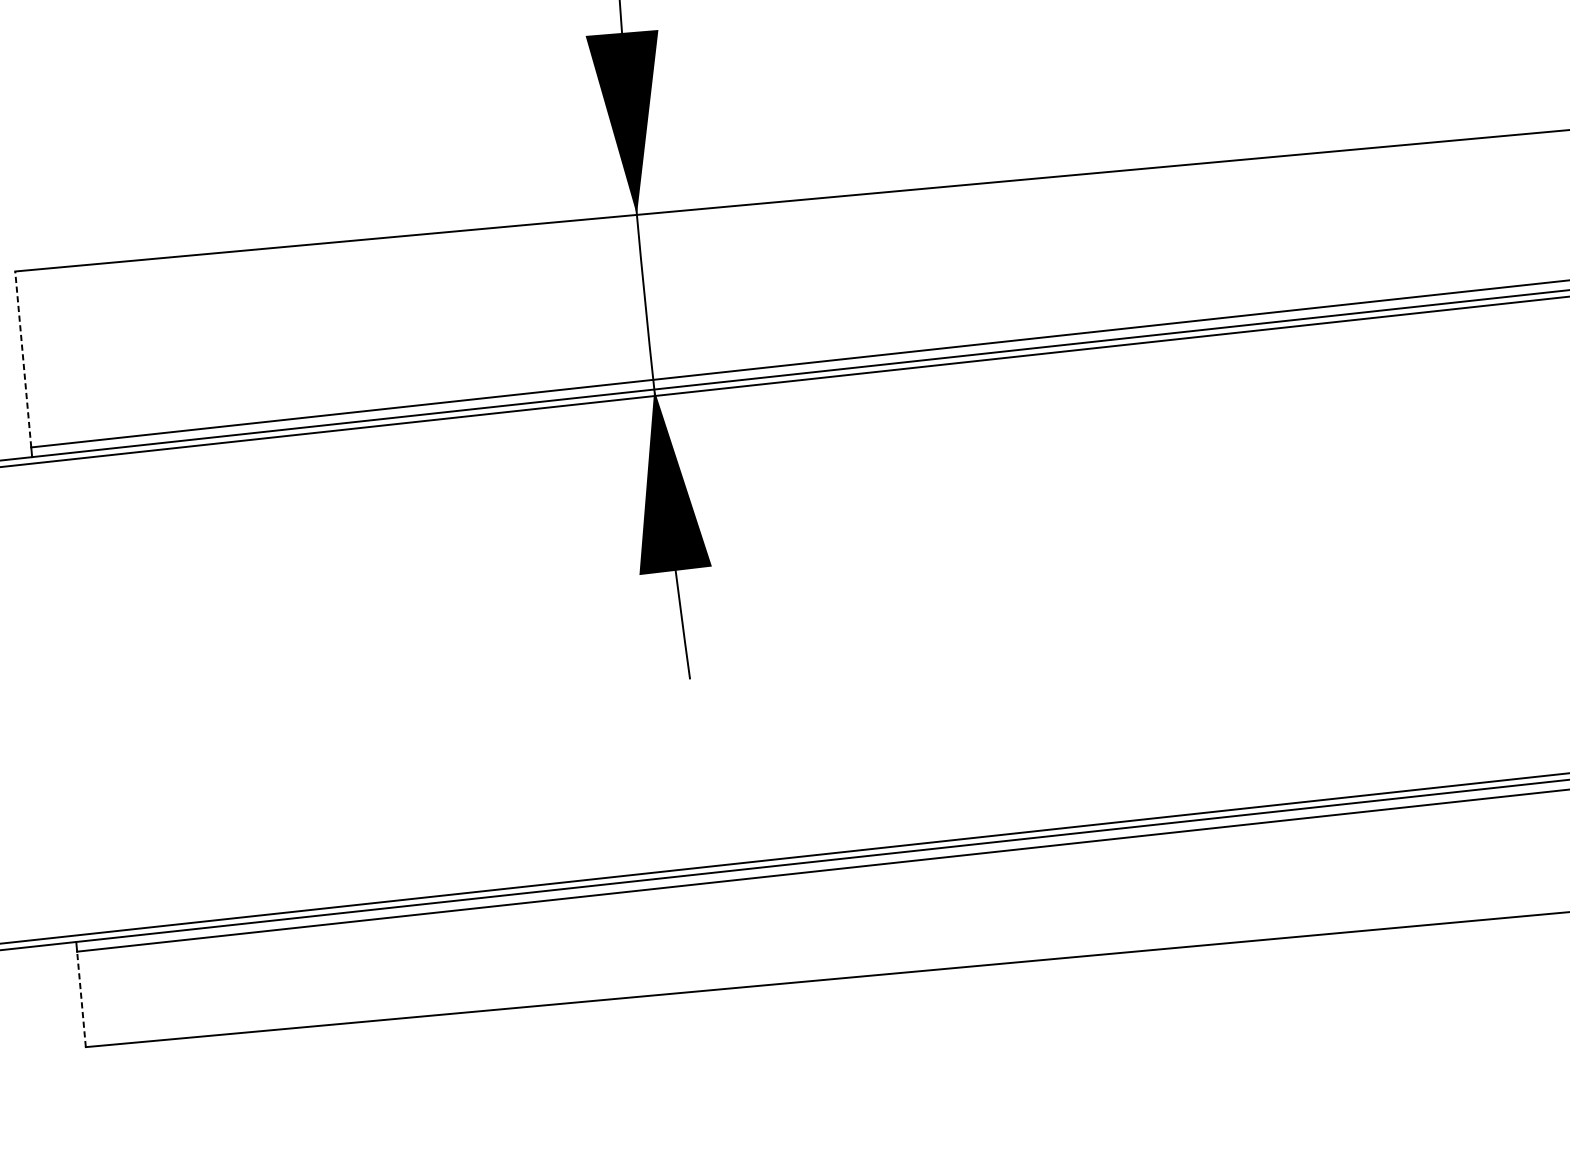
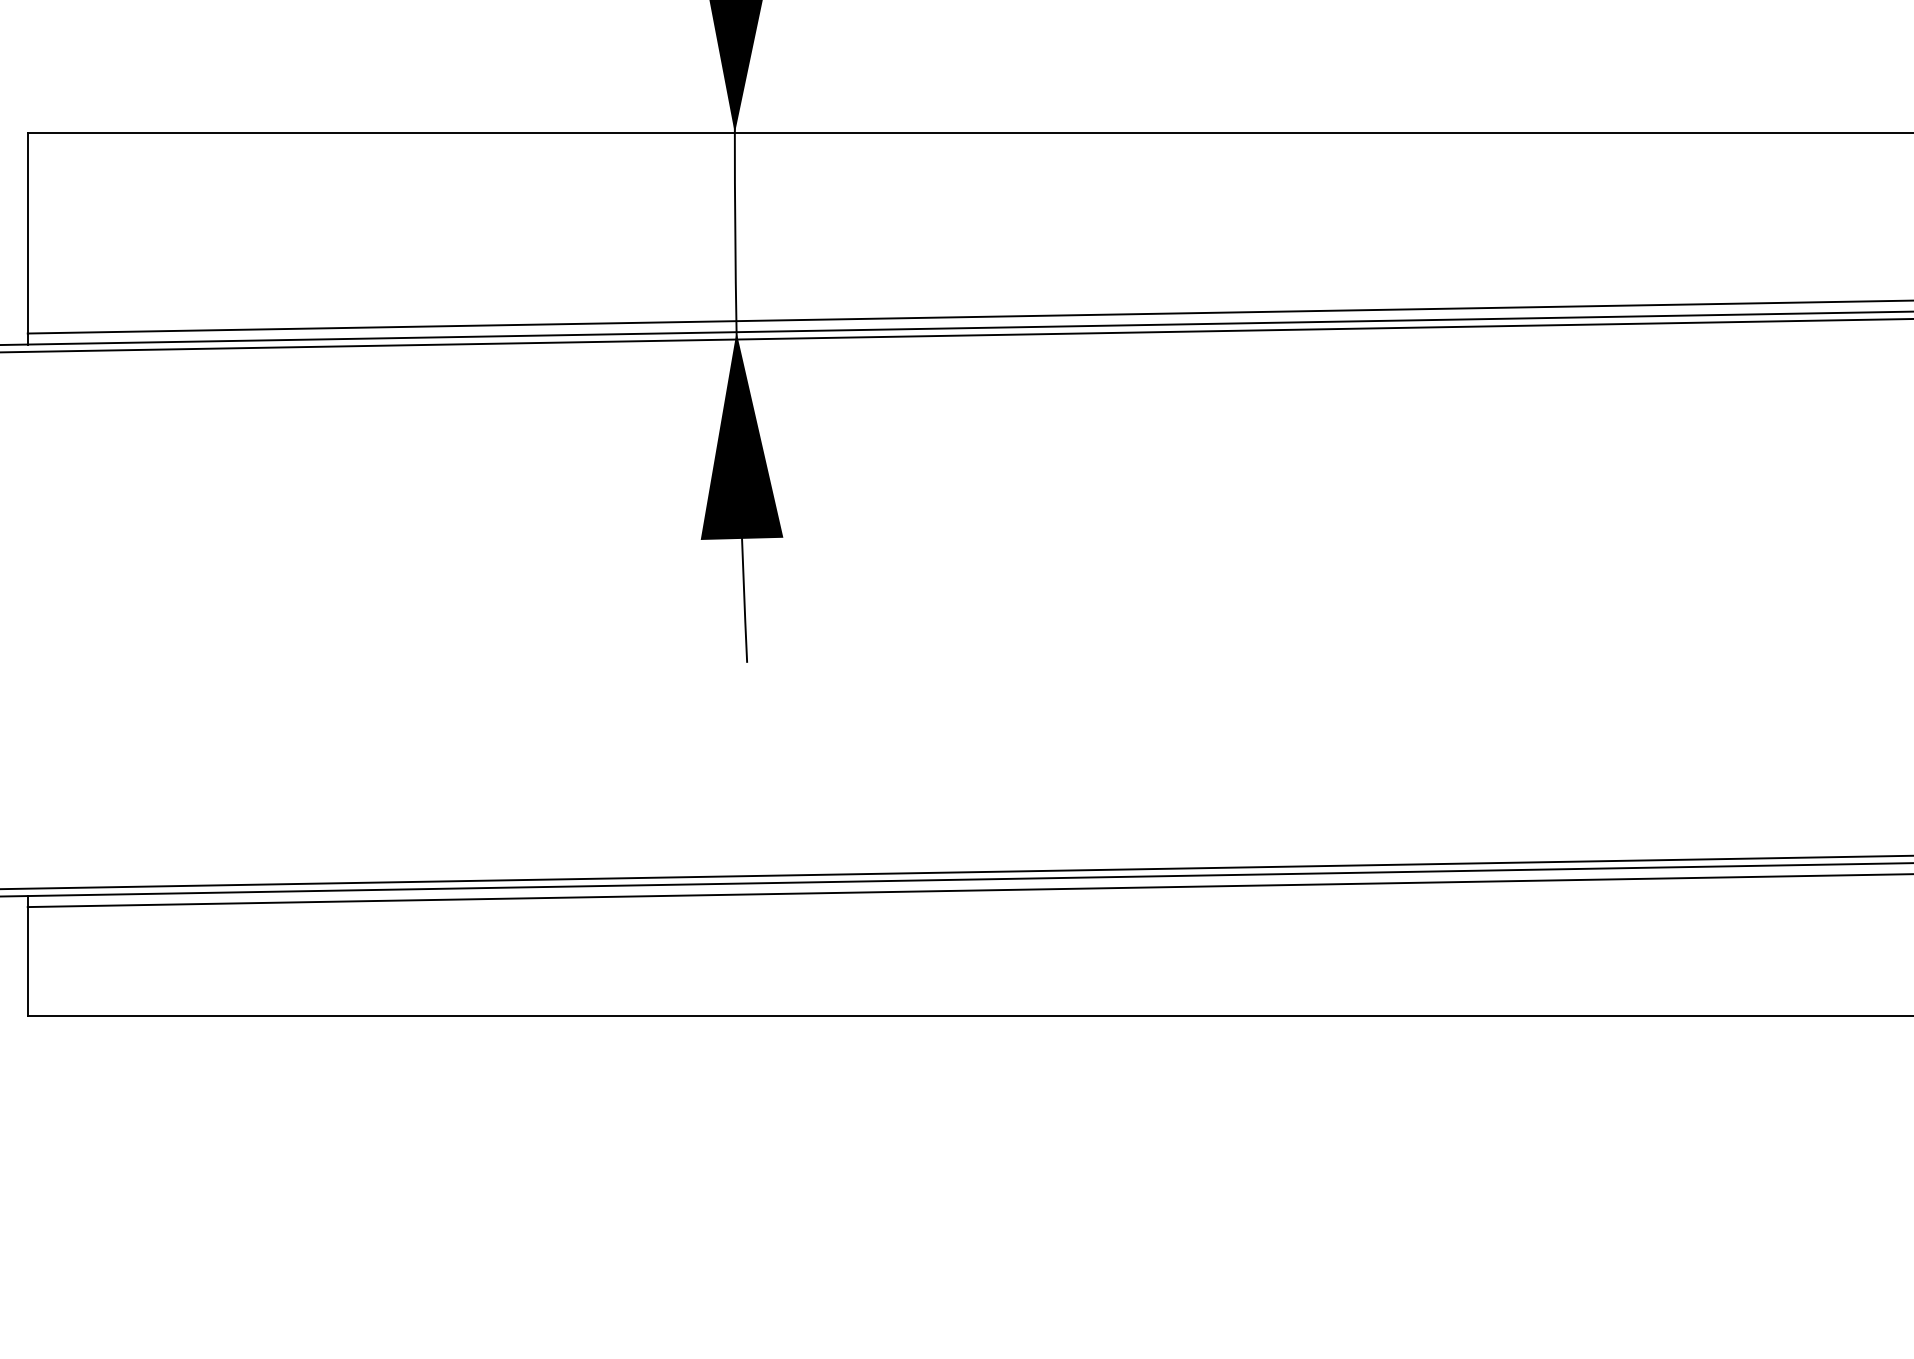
line: (22, 358) -> (27, 232), dashed -> solid
line: (81, 998) -> (27, 960), dashed -> solid

